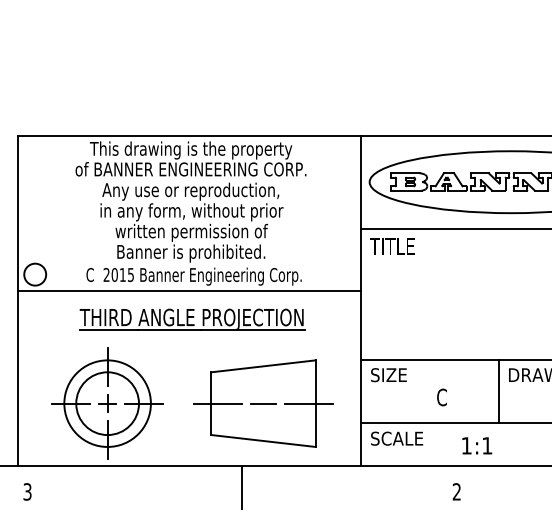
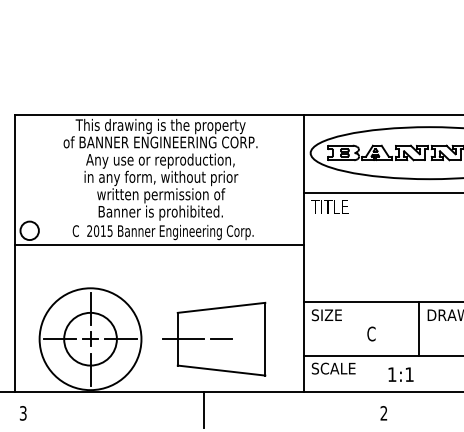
part: (192, 319) -> (161, 268), removed
circle: (107, 402) -> (90, 338), size x1.4
line: (308, 404) -> (259, 339), removed

